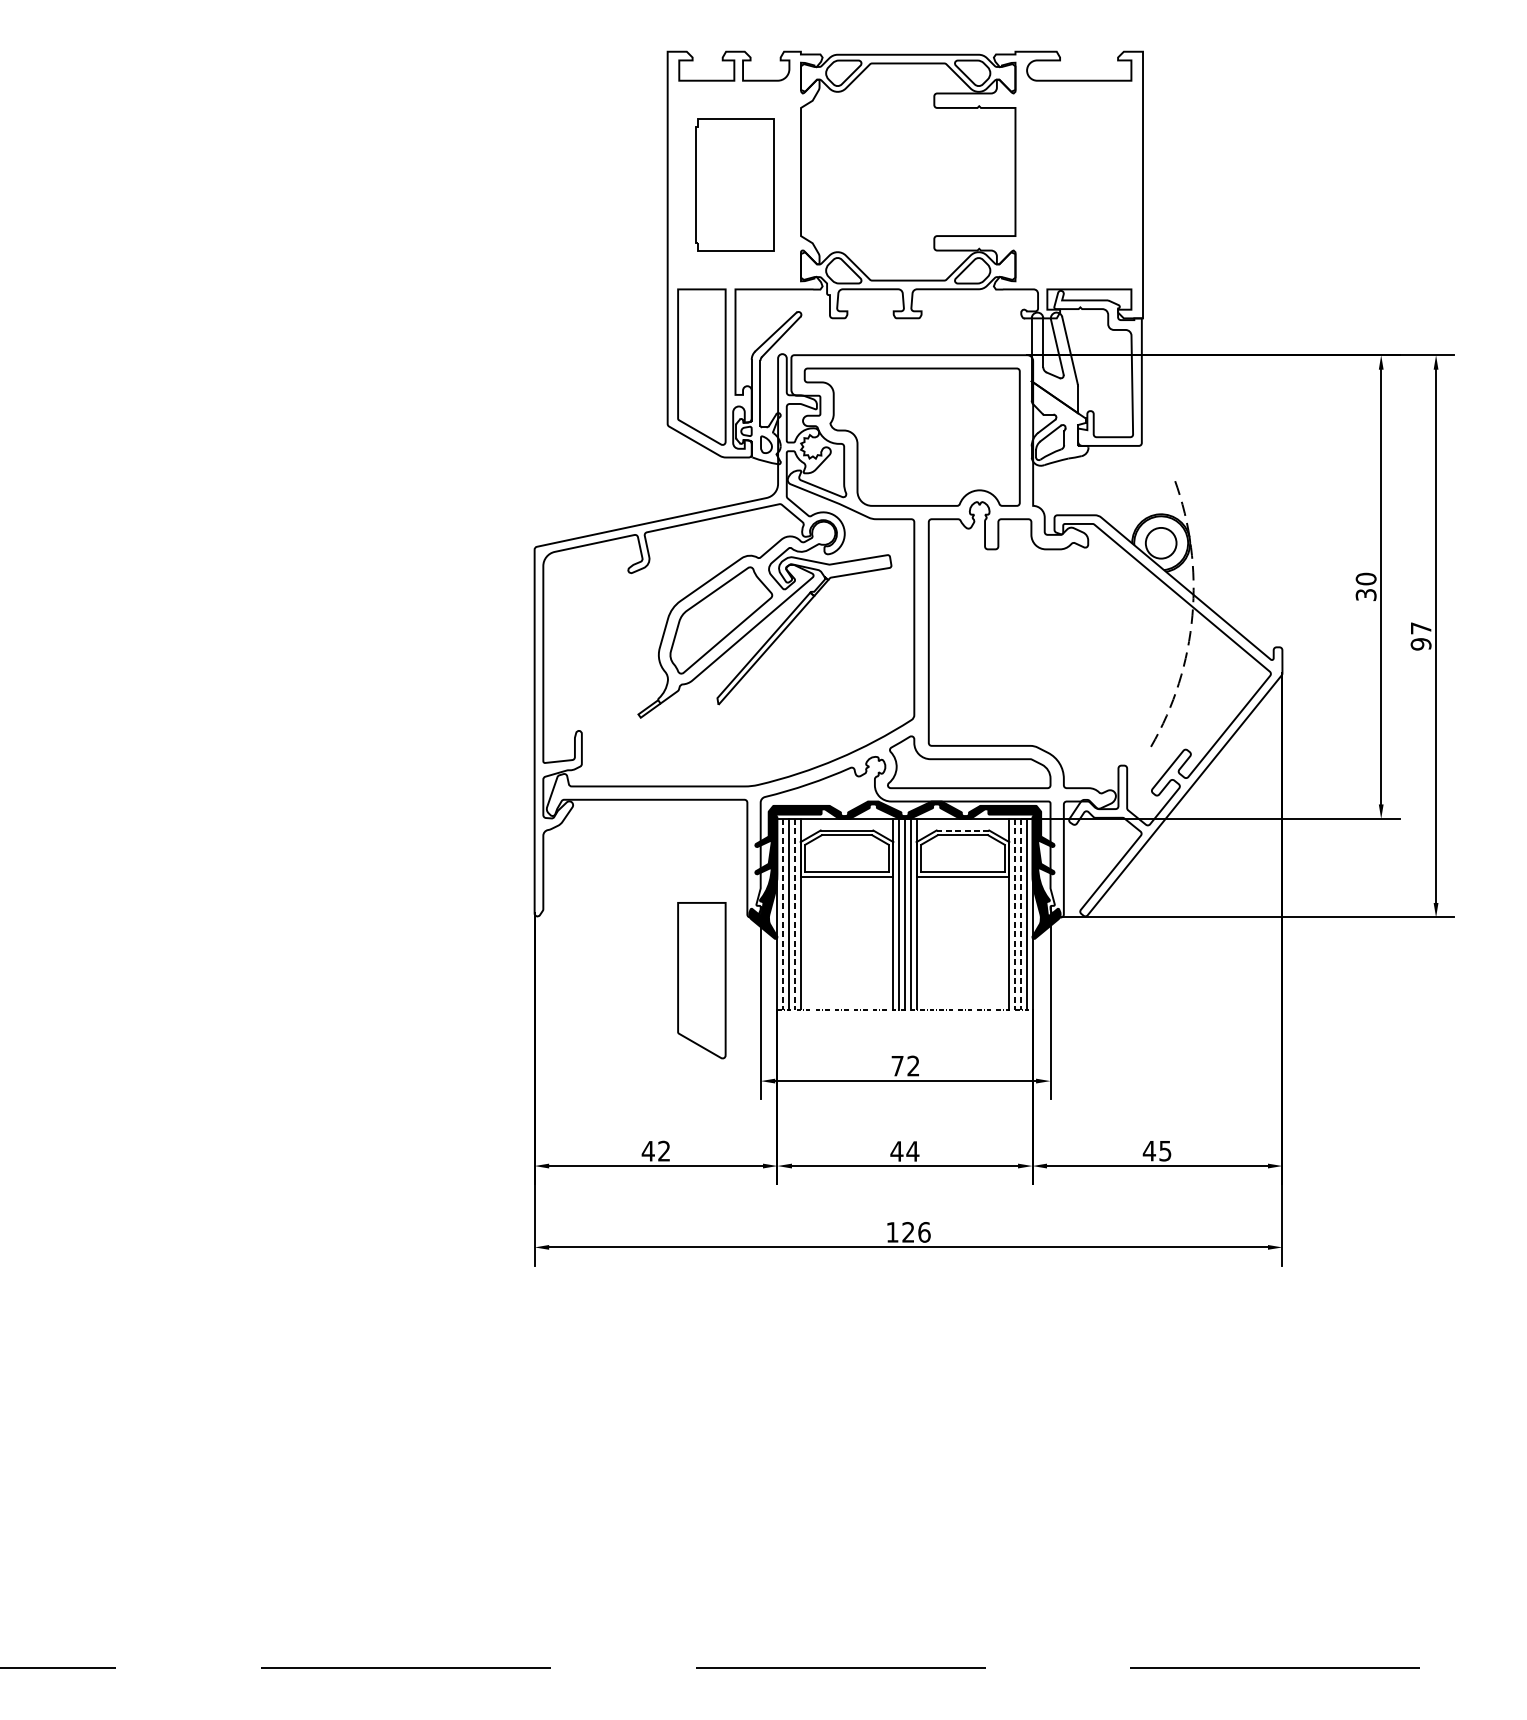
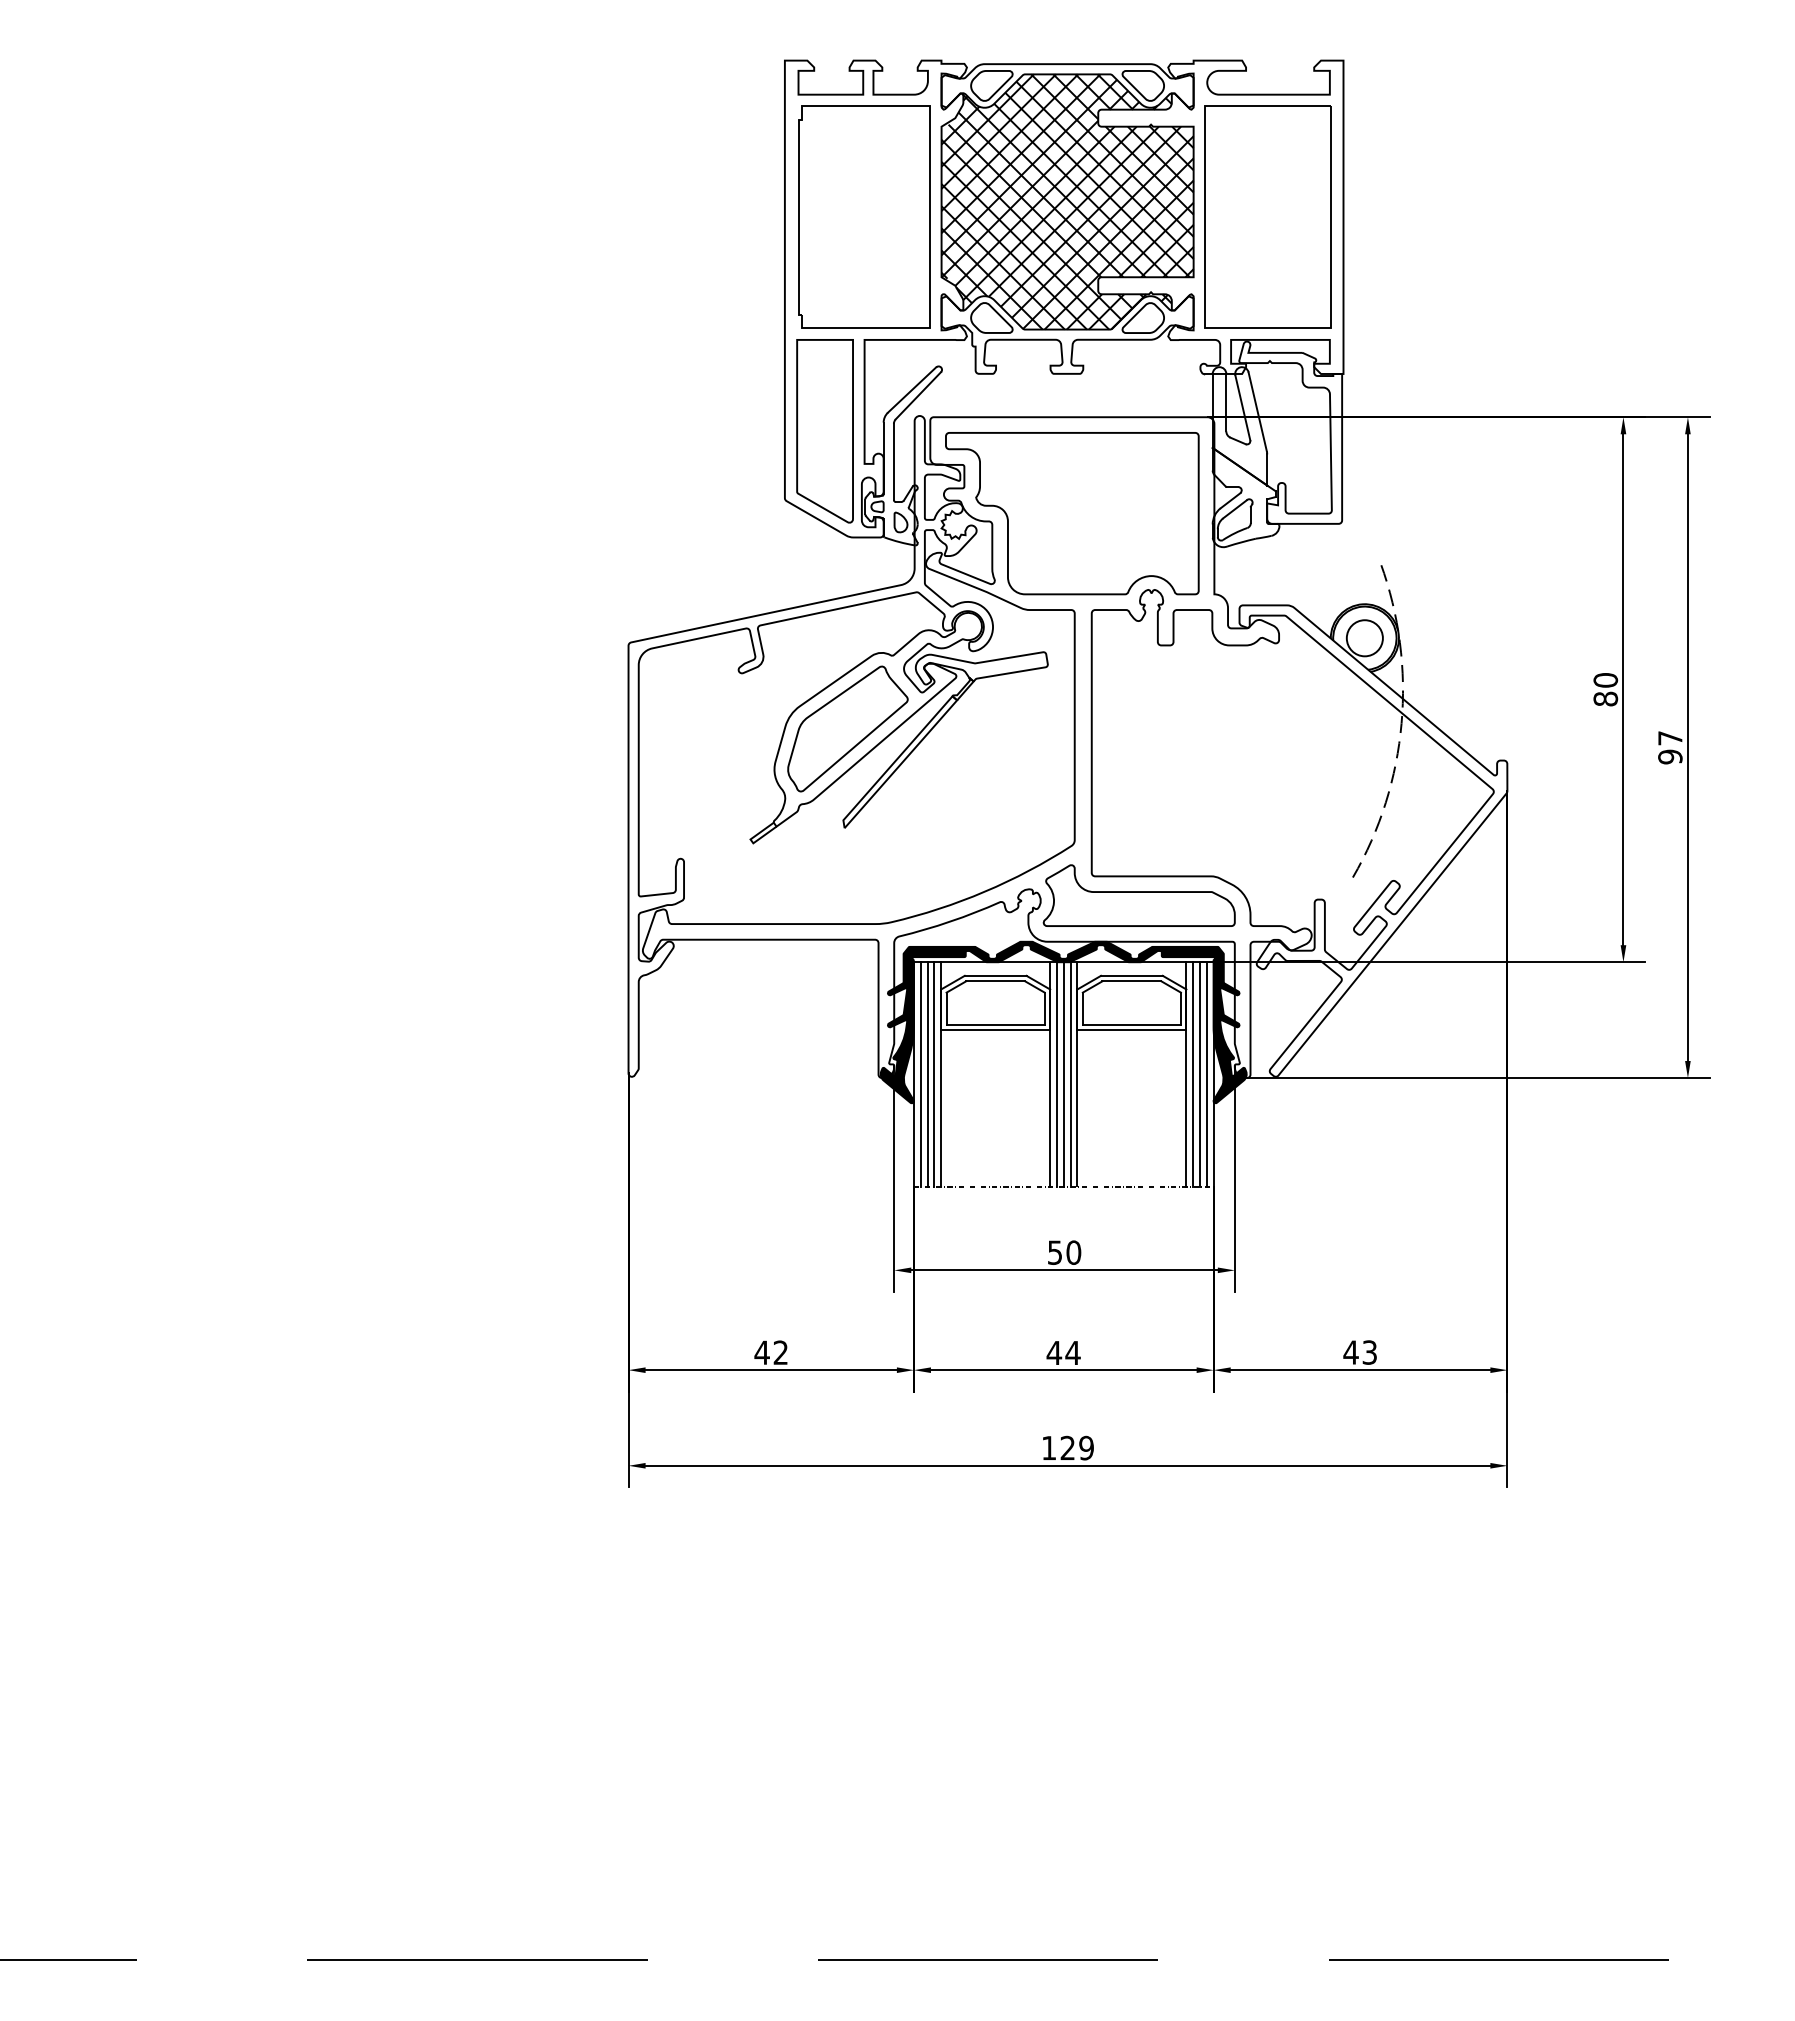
hatch: (908, 171) -> (1067, 201), added
part: (735, 184) -> (864, 216), size x1.43
part: (1078, 184) -> (1267, 216), added
text: (1365, 594) -> (1605, 698), 30 -> 80
line: (962, 830) -> (1131, 975), dashed -> solid
line: (783, 915) -> (920, 1075), dashed -> solid
line: (794, 915) -> (934, 1075), dashed -> solid
line: (1015, 915) -> (1193, 1075), dashed -> solid
line: (1021, 915) -> (1200, 1075), dashed -> solid
part: (701, 980) -> (824, 1152), removed
text: (905, 1065) -> (1064, 1252), 72 -> 50
text: (1165, 1151) -> (1369, 1352), 45 -> 43
text: (924, 1231) -> (1086, 1447), 126 -> 129

